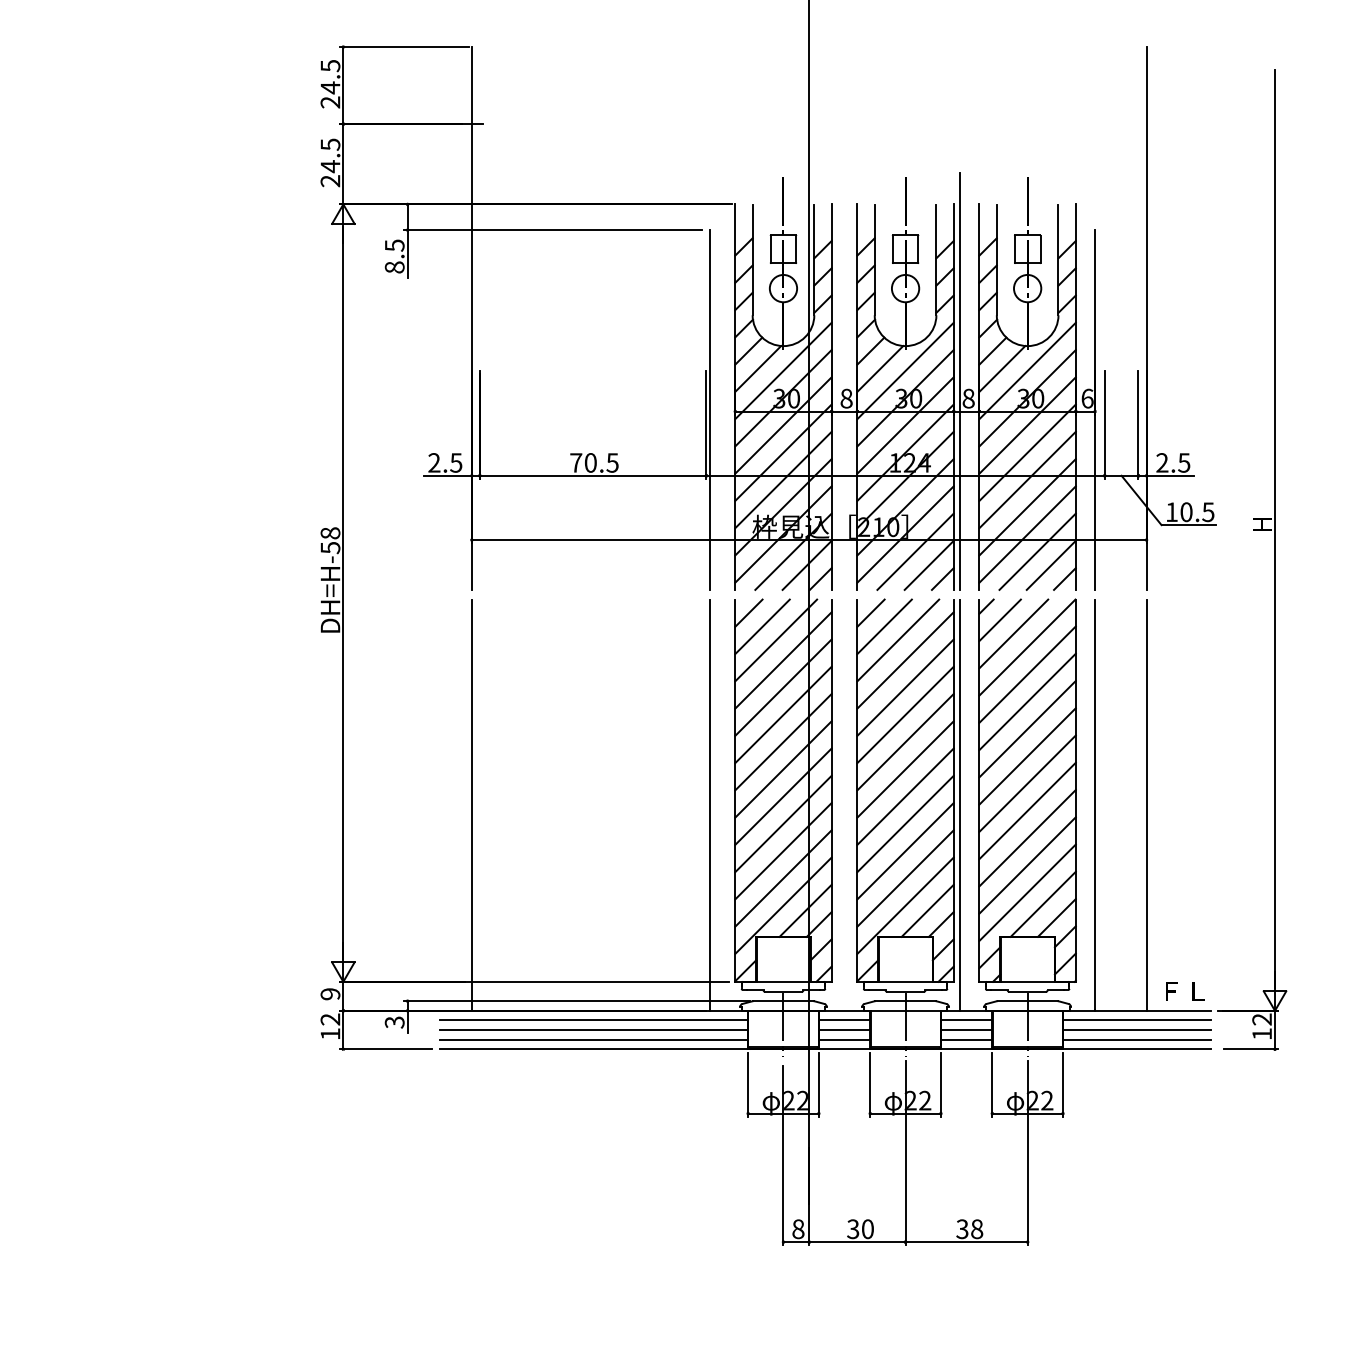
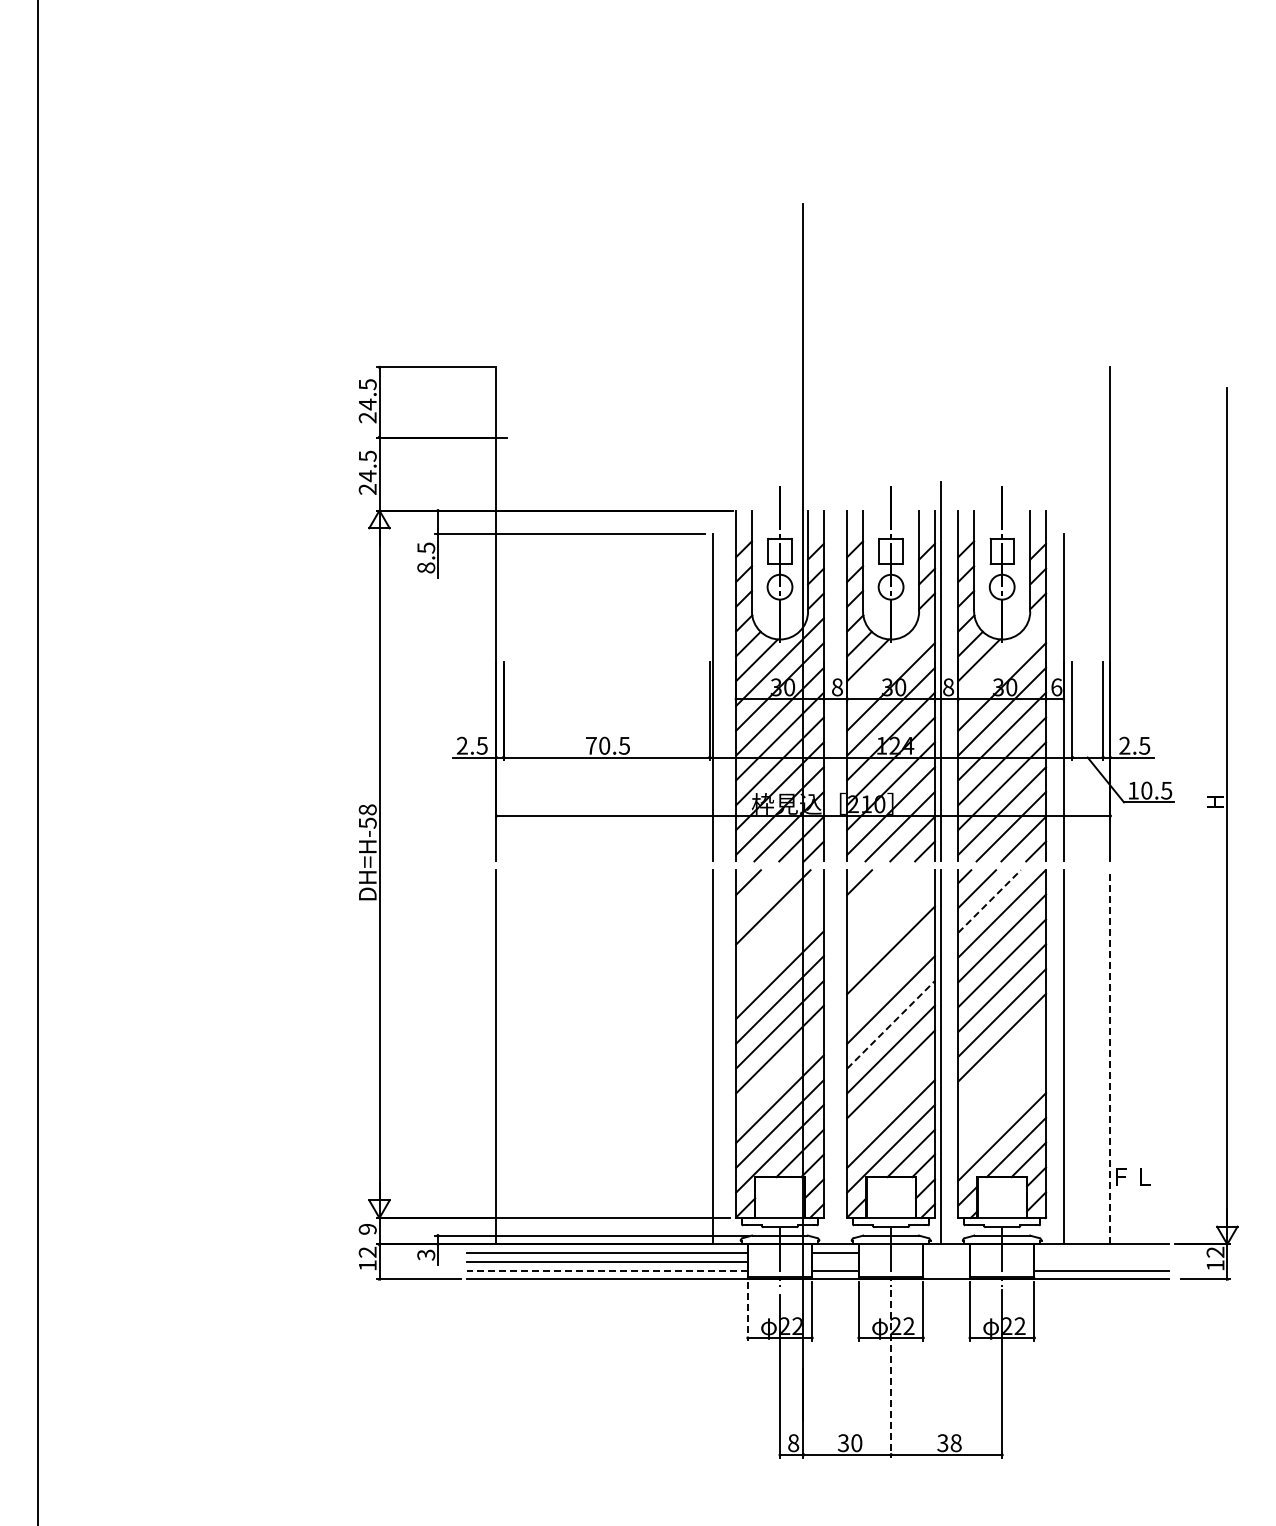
line: (904, 371) -> (890, 662), removed
line: (1027, 371) -> (1002, 662), removed
line: (762, 626) -> (760, 894), removed
line: (884, 626) -> (871, 894), removed
line: (1013, 633) -> (989, 901), solid -> dashed
line: (898, 640) -> (884, 907), removed
line: (782, 660) -> (779, 925), removed
line: (904, 660) -> (890, 925), removed
line: (782, 687) -> (779, 950), removed
line: (904, 715) -> (890, 975), removed
line: (905, 769) -> (891, 1024), solid -> dashed
line: (1146, 804) -> (1110, 1056), solid -> dashed
line: (1027, 810) -> (1002, 1062), removed
line: (782, 824) -> (779, 1074), removed
line: (1027, 838) -> (1002, 1087), removed
line: (904, 851) -> (890, 1099), removed
line: (1027, 864) -> (1002, 1111), removed
text: (1185, 991) -> (1133, 1176), moved
line: (966, 1020) -> (946, 1253), removed
line: (1136, 1020) -> (1101, 1253), removed
line: (844, 1029) -> (835, 1261), removed
line: (966, 1029) -> (946, 1261), removed
line: (1136, 1029) -> (1101, 1261), removed
line: (593, 1039) -> (607, 1270), solid -> dashed
line: (966, 1039) -> (946, 1270), removed
line: (747, 1085) -> (747, 1312), solid -> dashed
line: (905, 1153) -> (891, 1374), solid -> dashed

